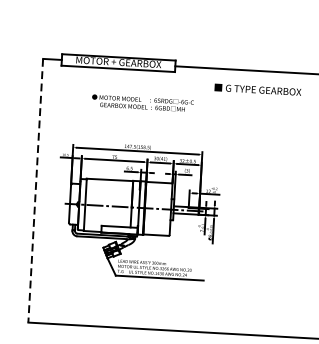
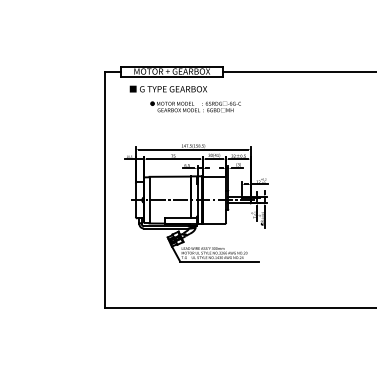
text: (256, 89) -> (167, 88), moved
line: (35, 191) -> (104, 190), dashed -> solid

